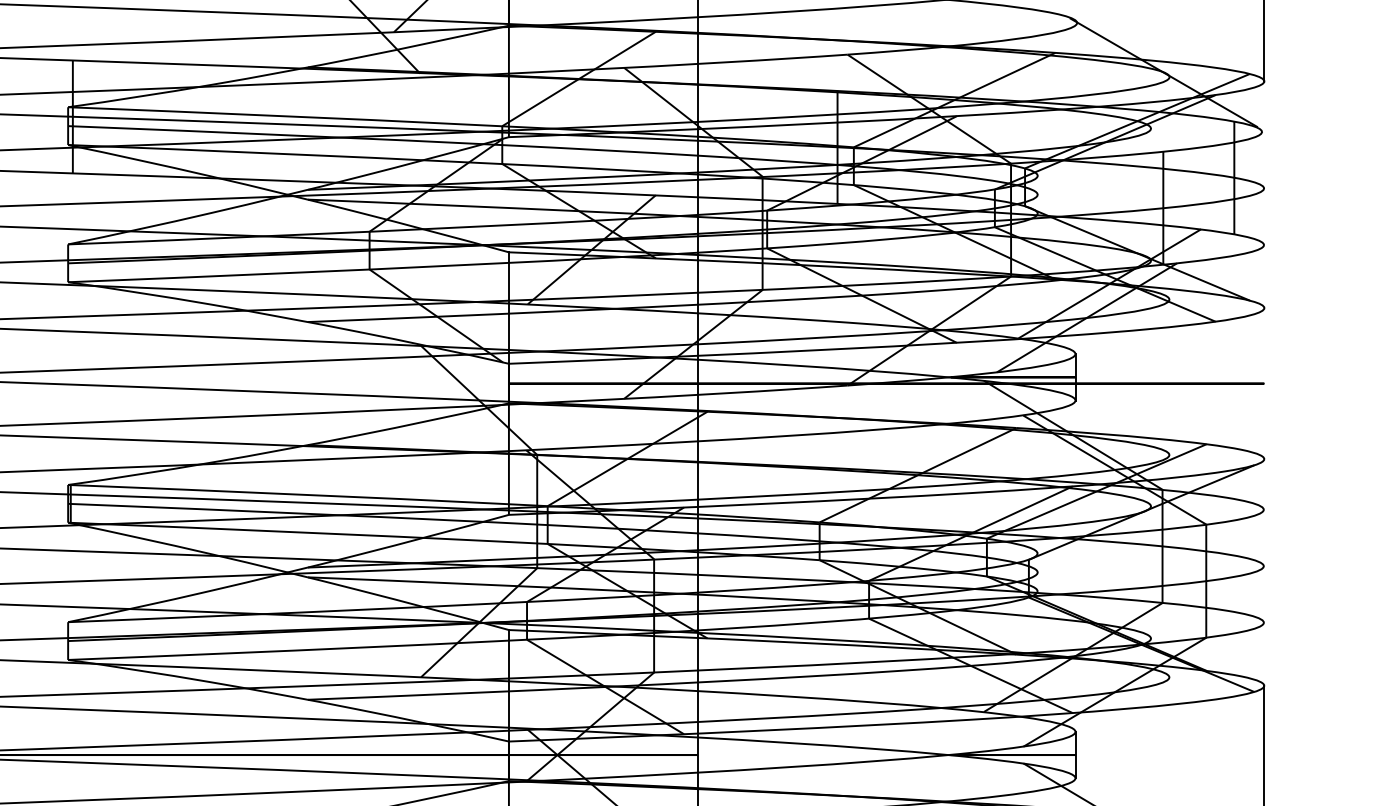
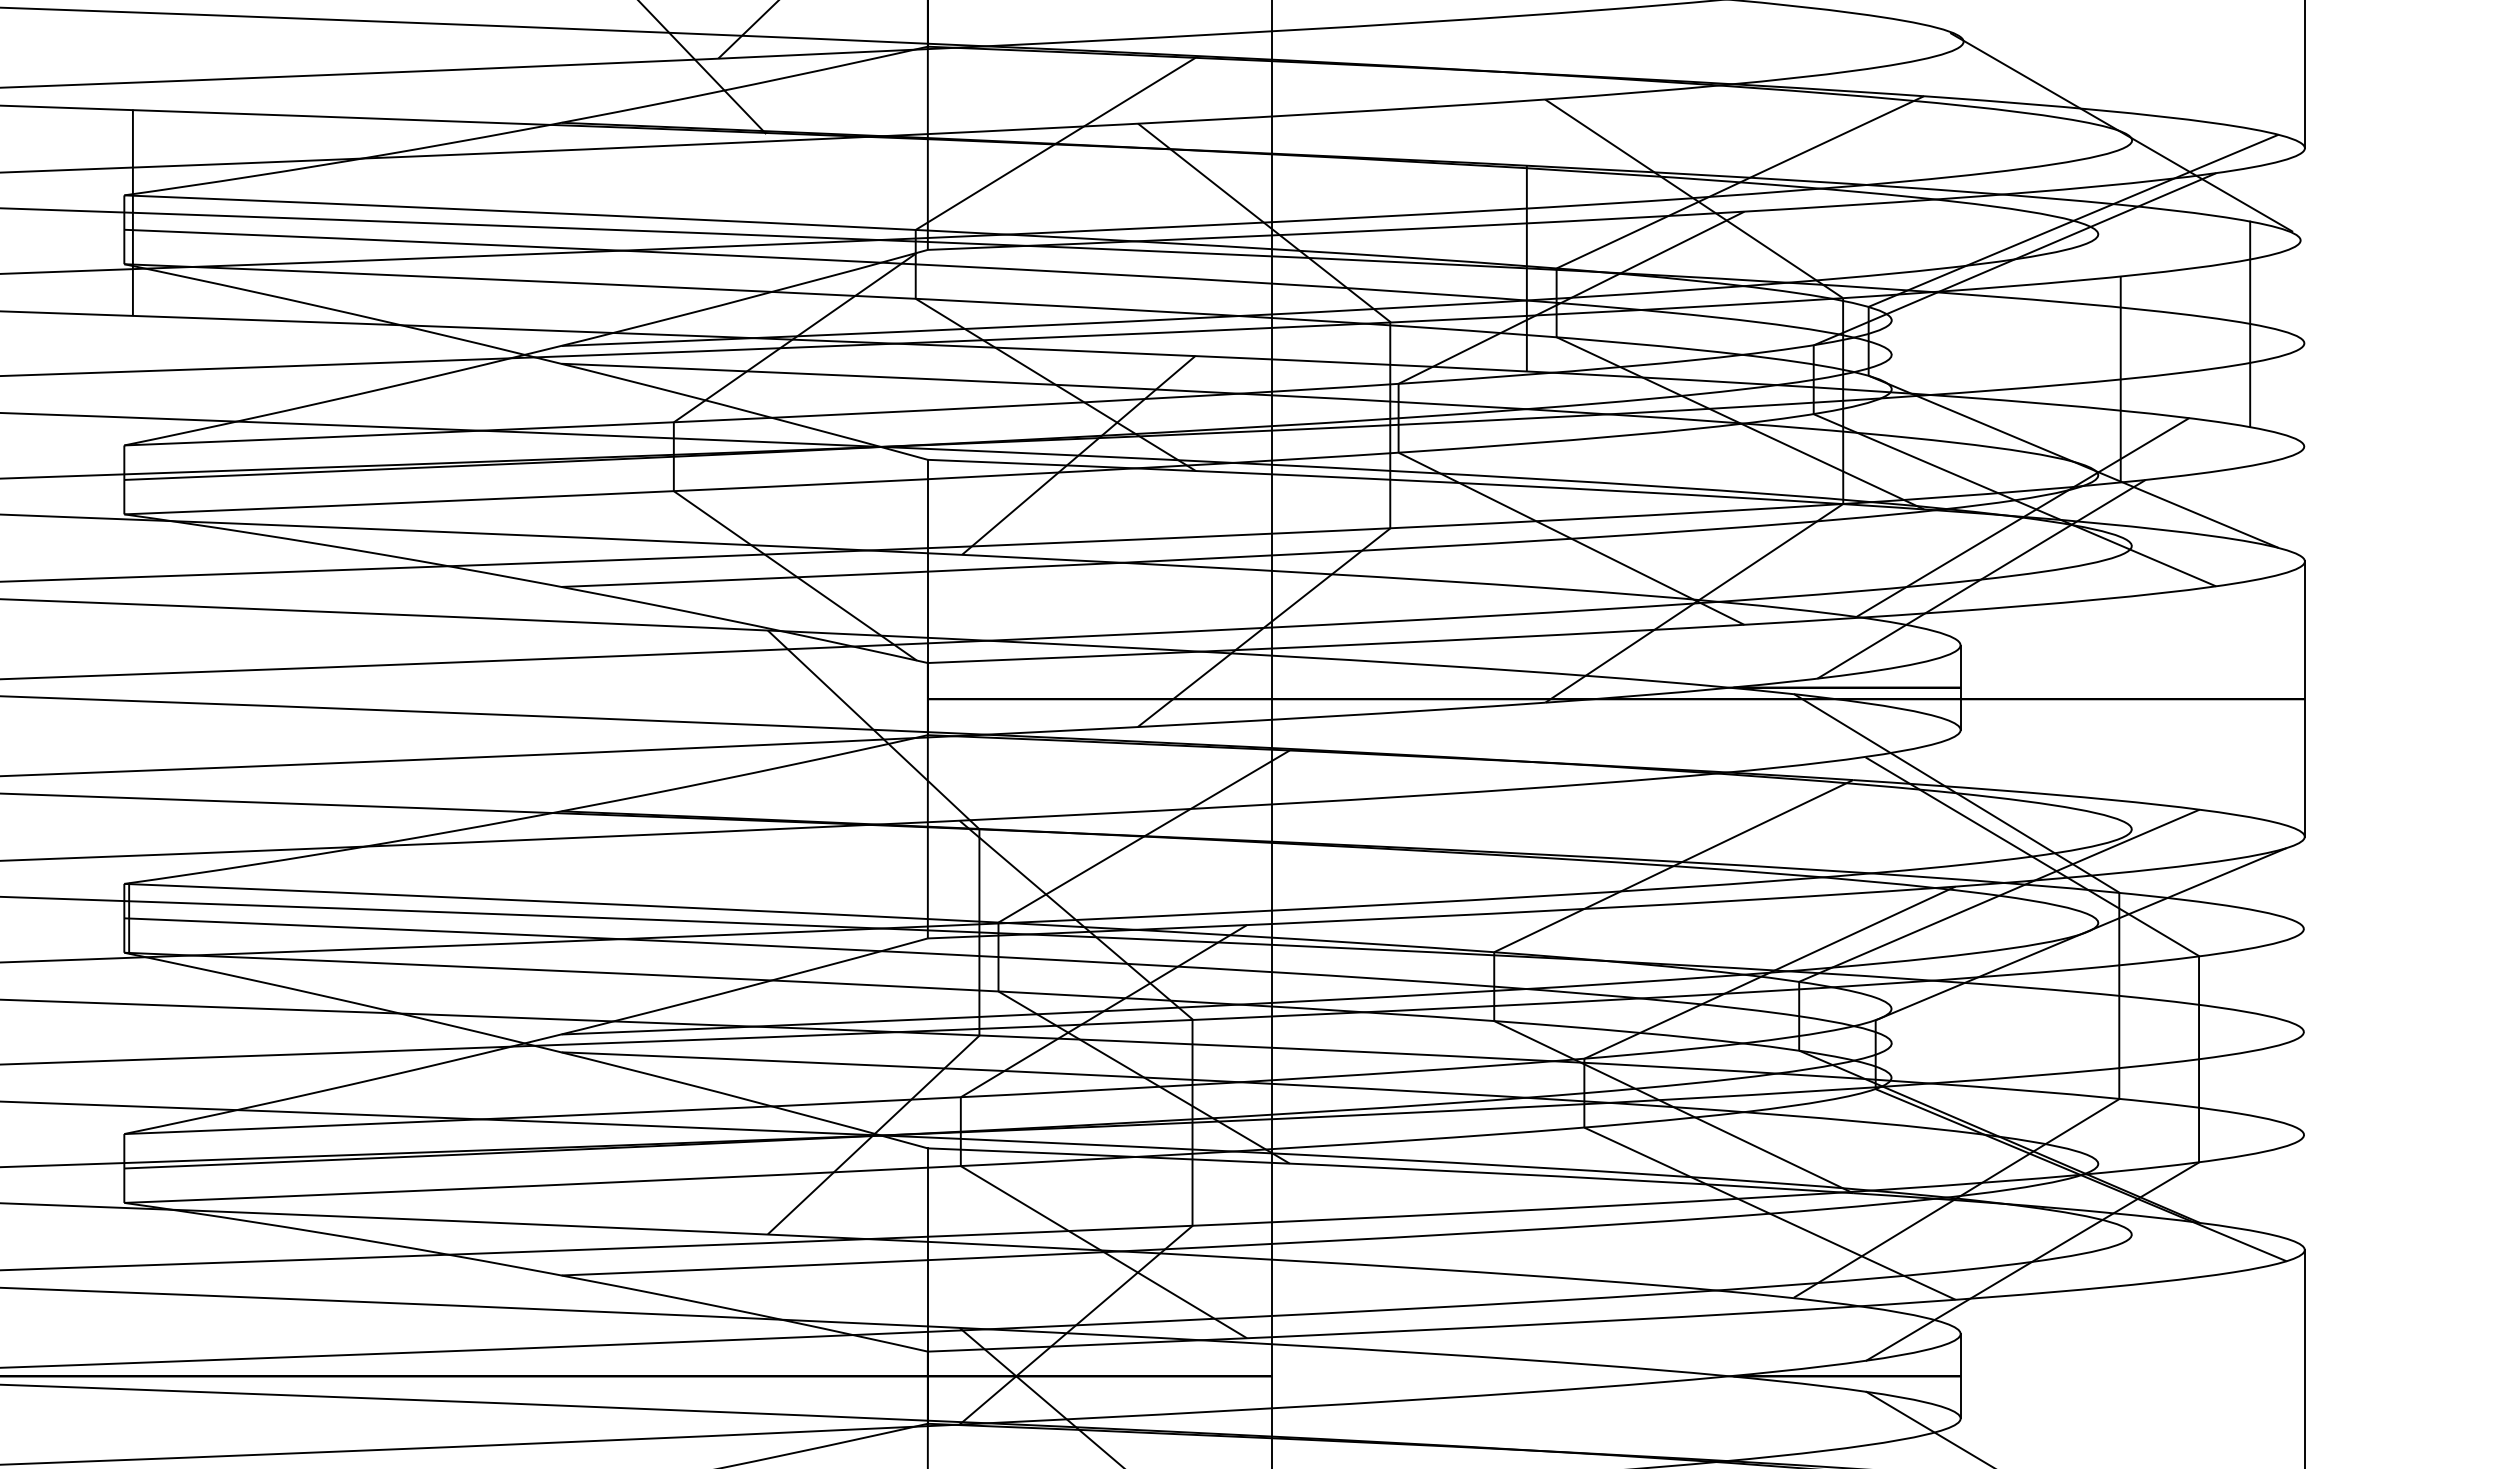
line: (1264, 383) -> (2305, 698), added

